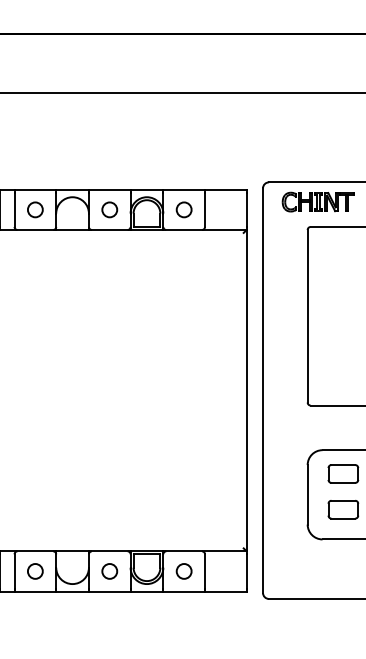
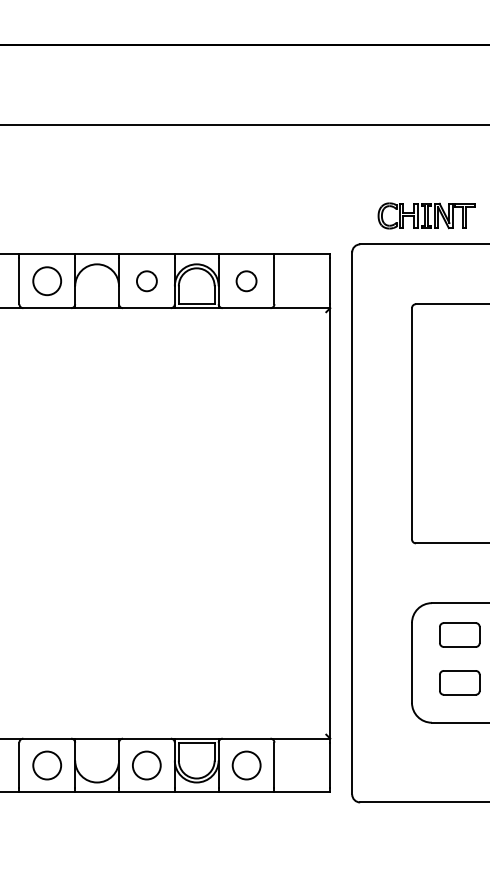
part: (317, 201) -> (425, 215), moved
circle: (35, 209) -> (47, 280), size x1.4
circle: (35, 571) -> (47, 765), size x1.4
circle: (109, 571) -> (146, 765), size x1.4
circle: (183, 571) -> (245, 765), size x1.4

